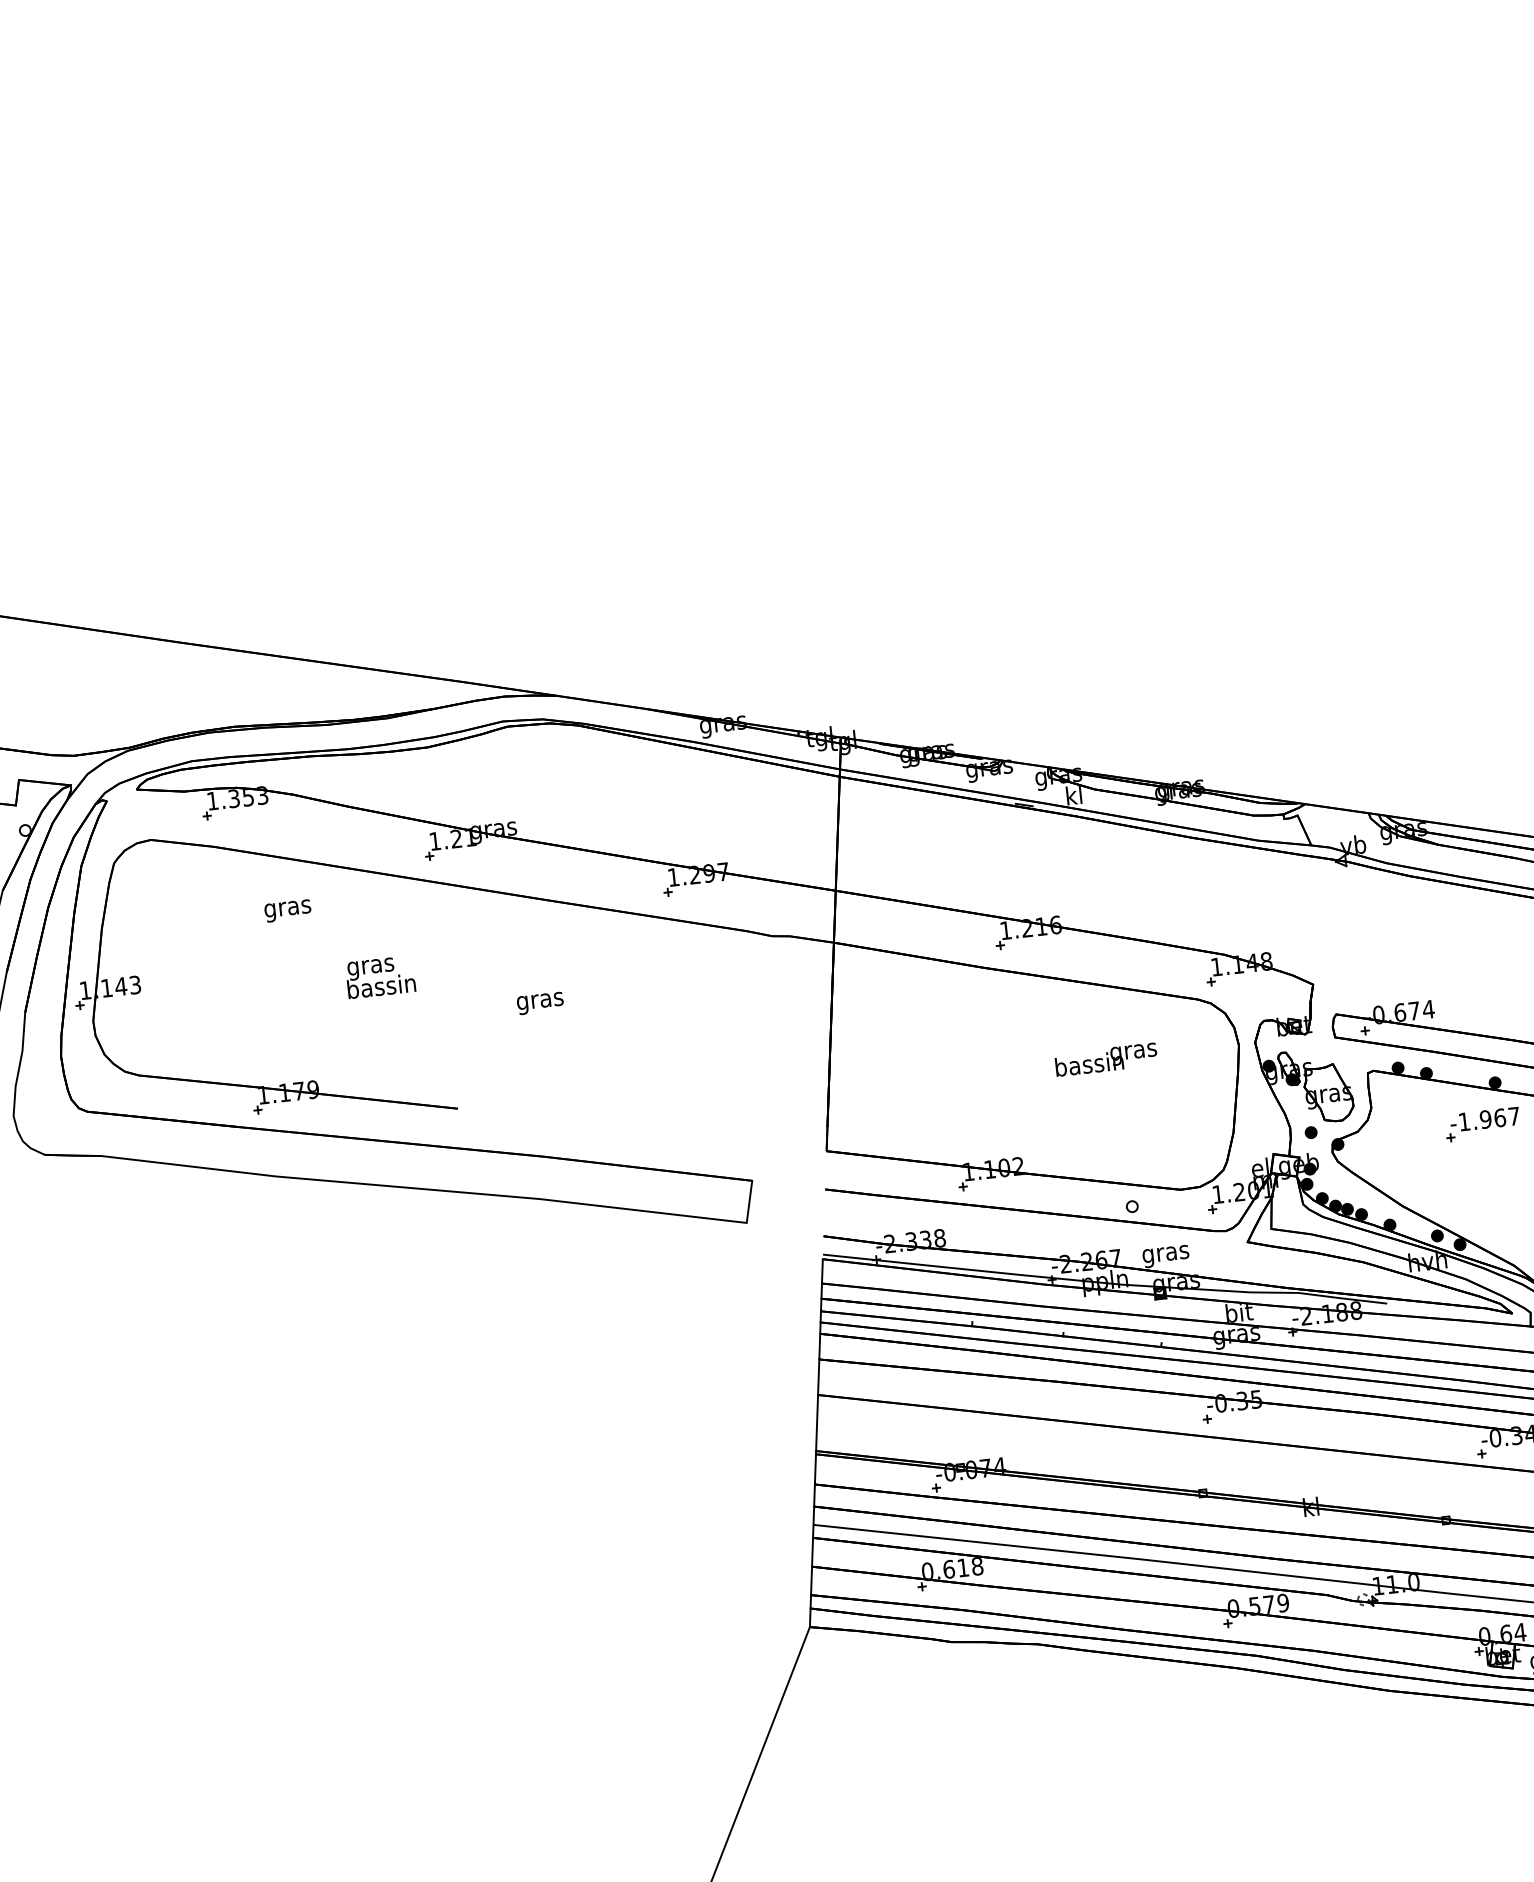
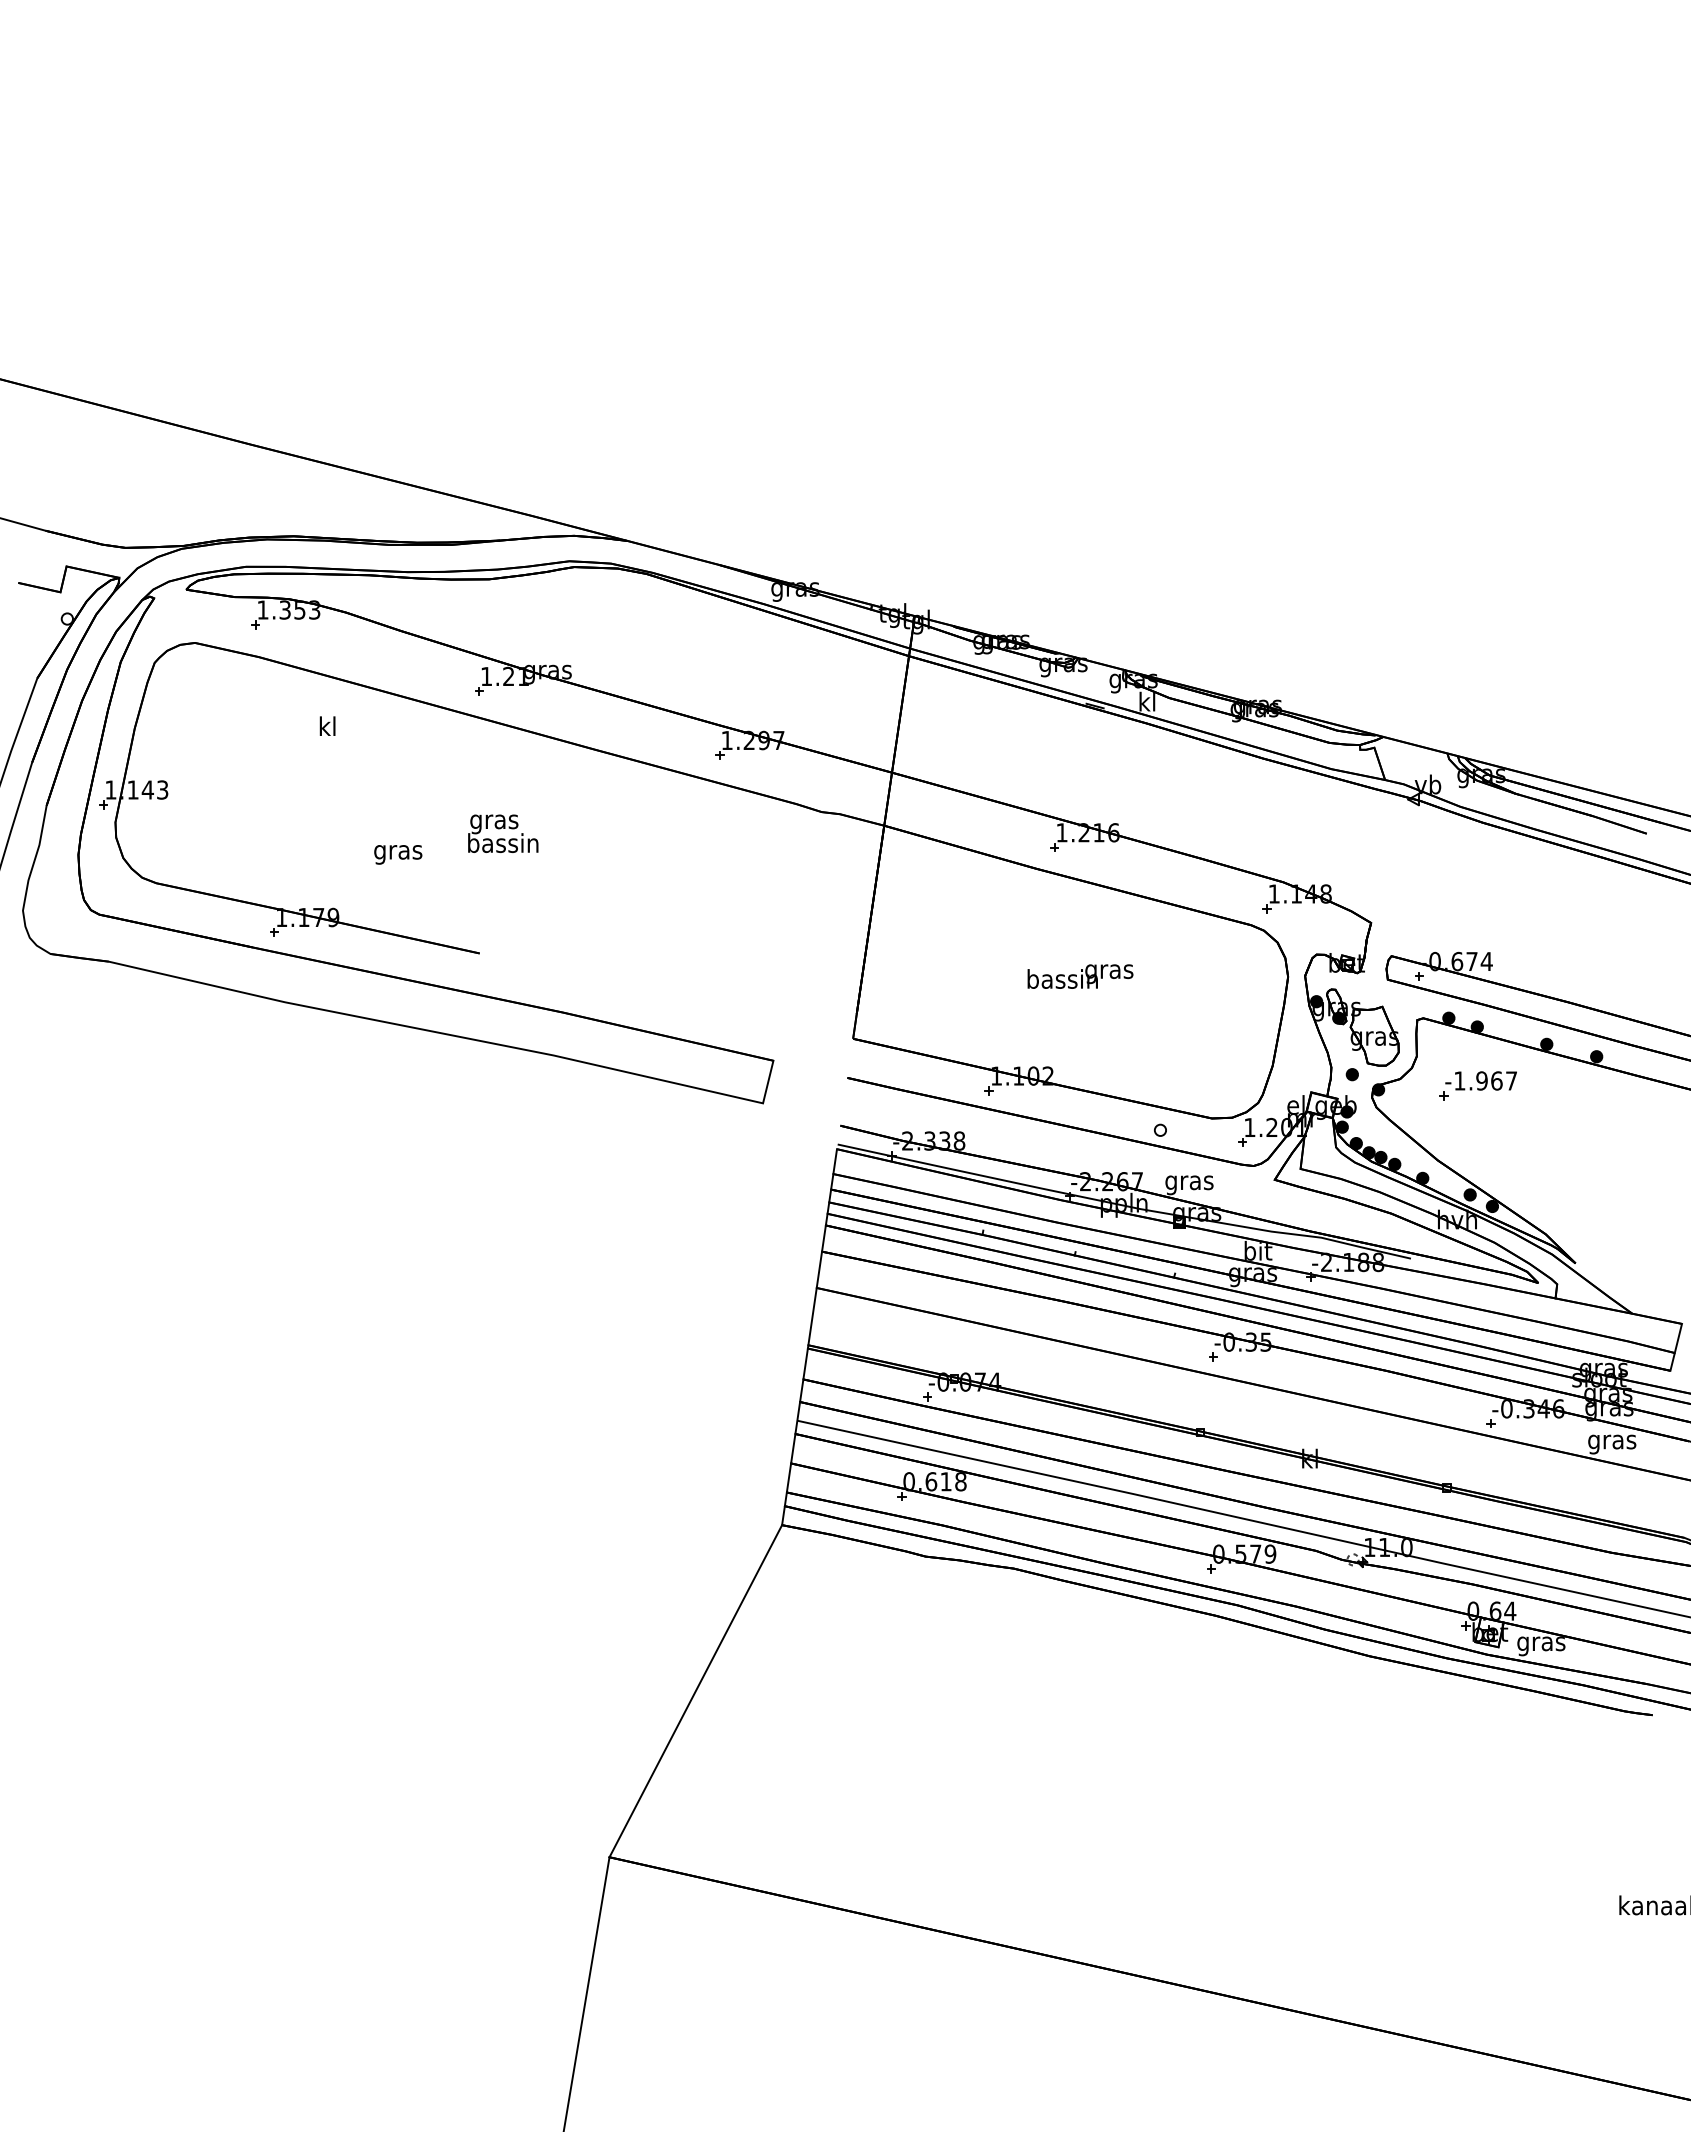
text: (287, 908) -> (327, 728), gras -> kl
text: (380, 976) -> (503, 833), moved
text: (540, 1003) -> (398, 854), moved
text: (1106, 1059) -> (1080, 976), moved
part: (1481, 1124) -> (1477, 1085), moved

